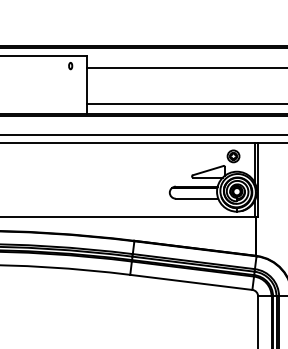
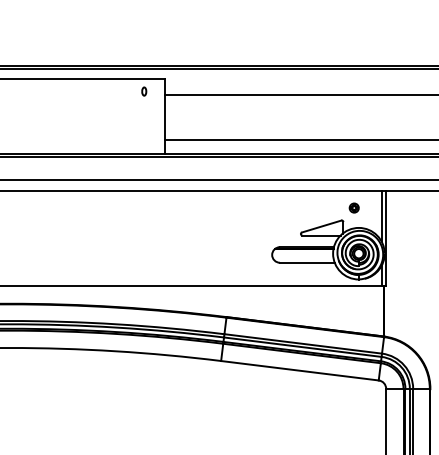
part: (232, 155) -> (353, 207), size x0.6

